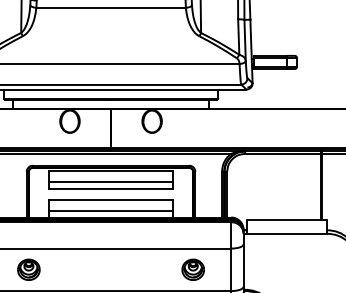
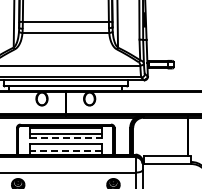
line: (110, 189) -> (65, 138), solid -> dashed
line: (110, 210) -> (65, 150), solid -> dashed

